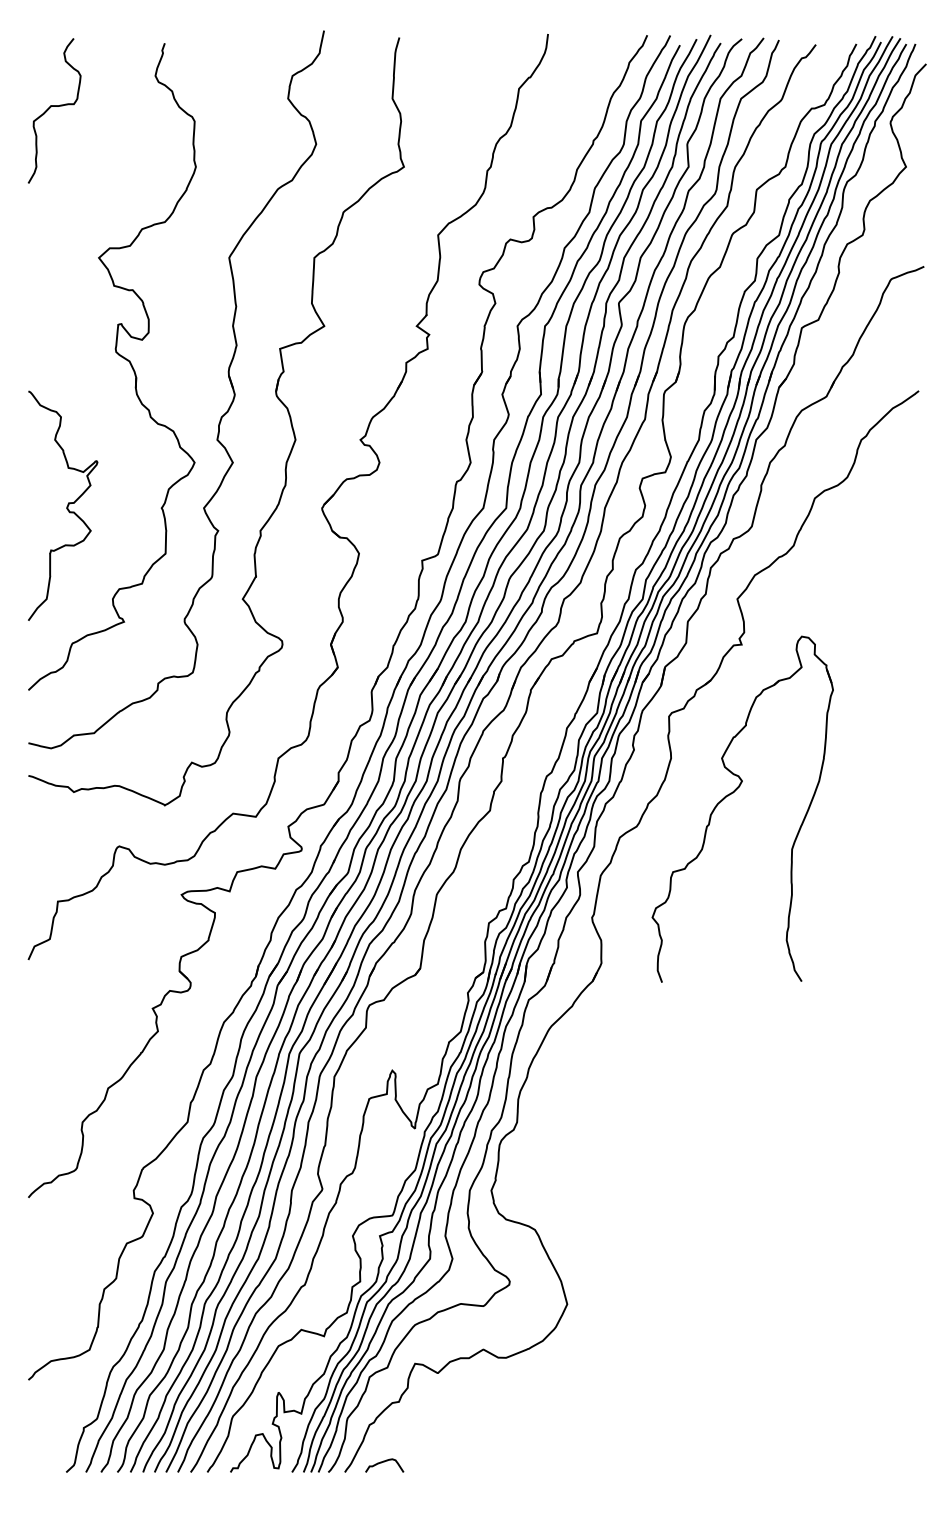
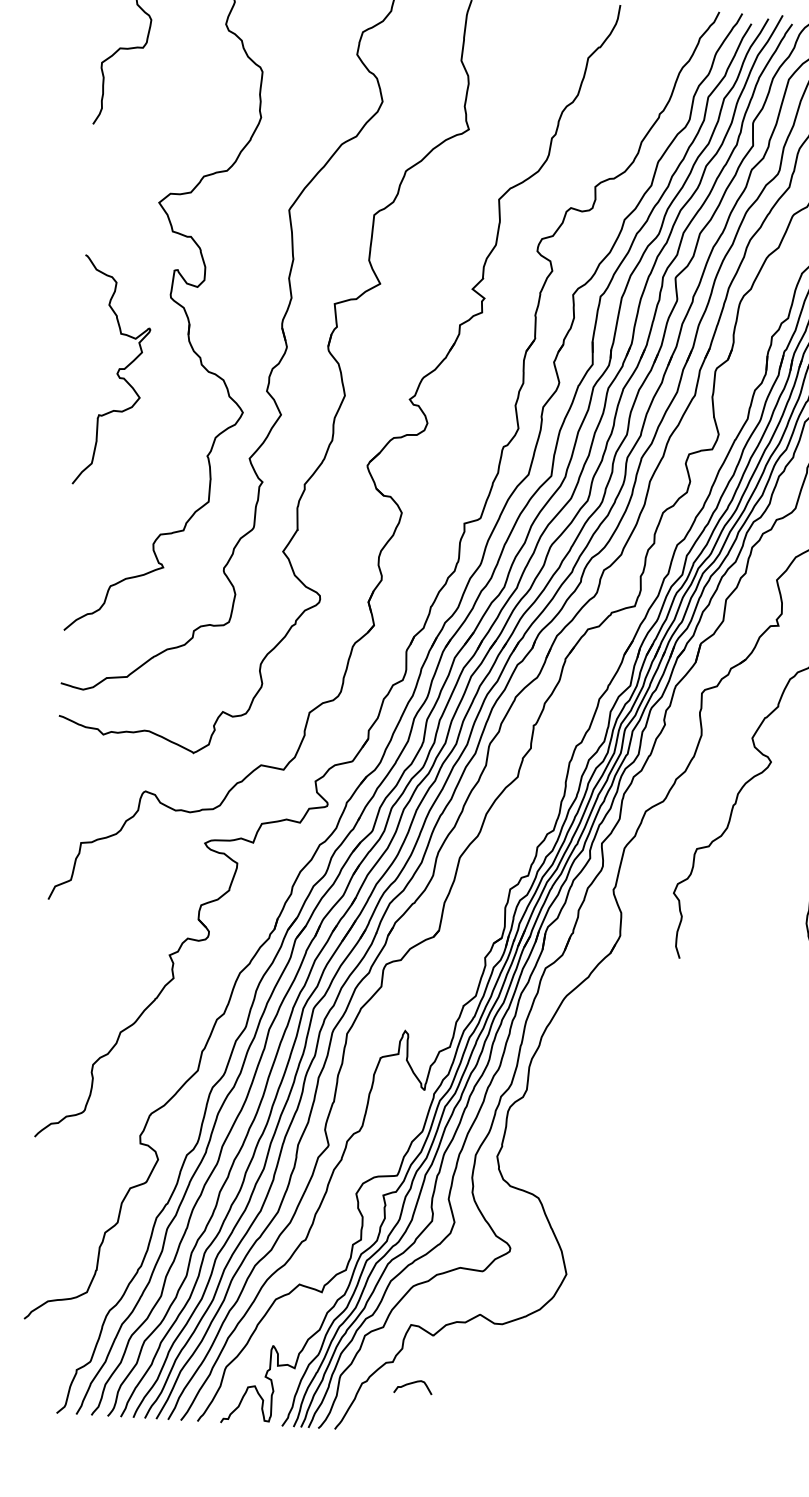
curve: (66, 506) -> (116, 372), moved
curve: (384, 1462) -> (413, 1383), moved

